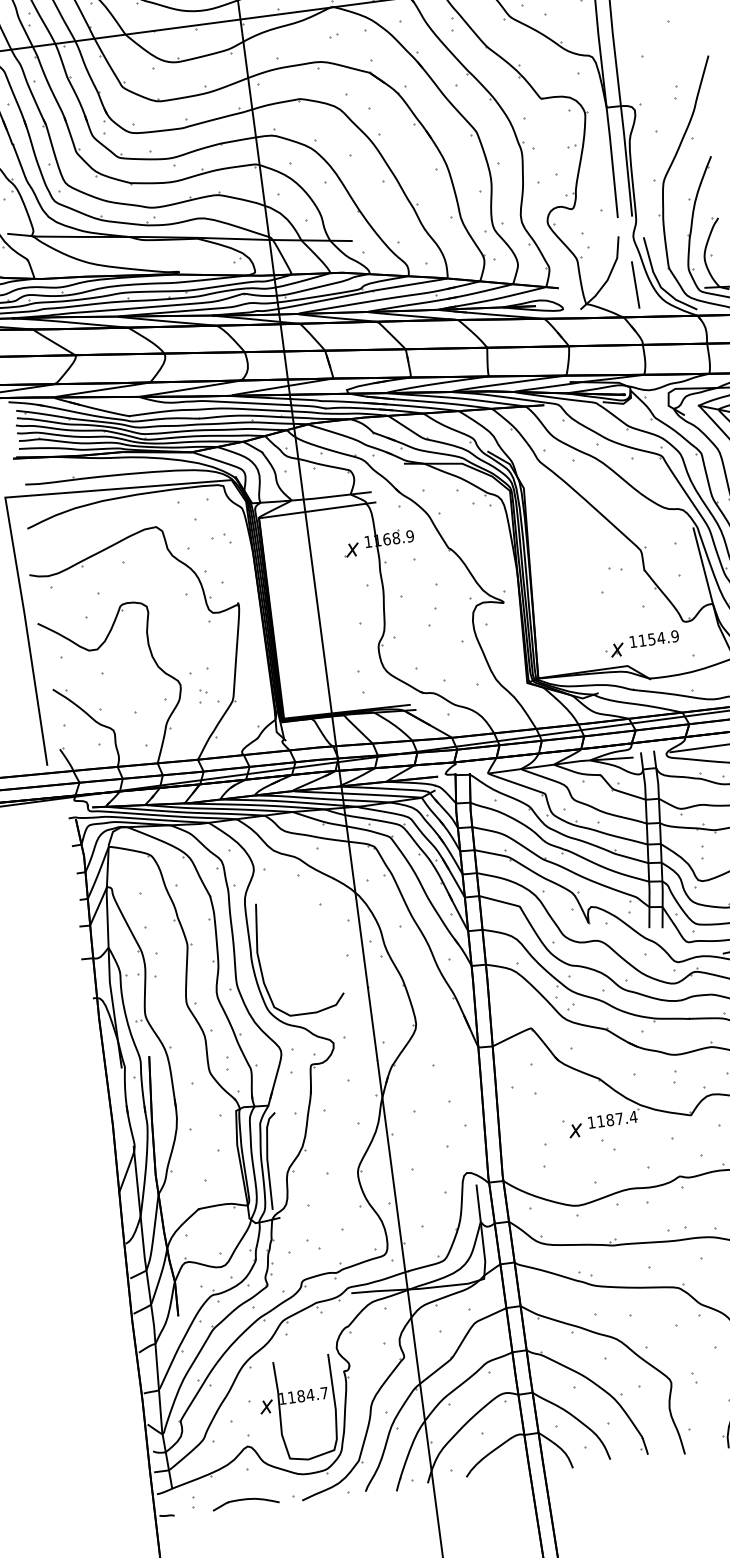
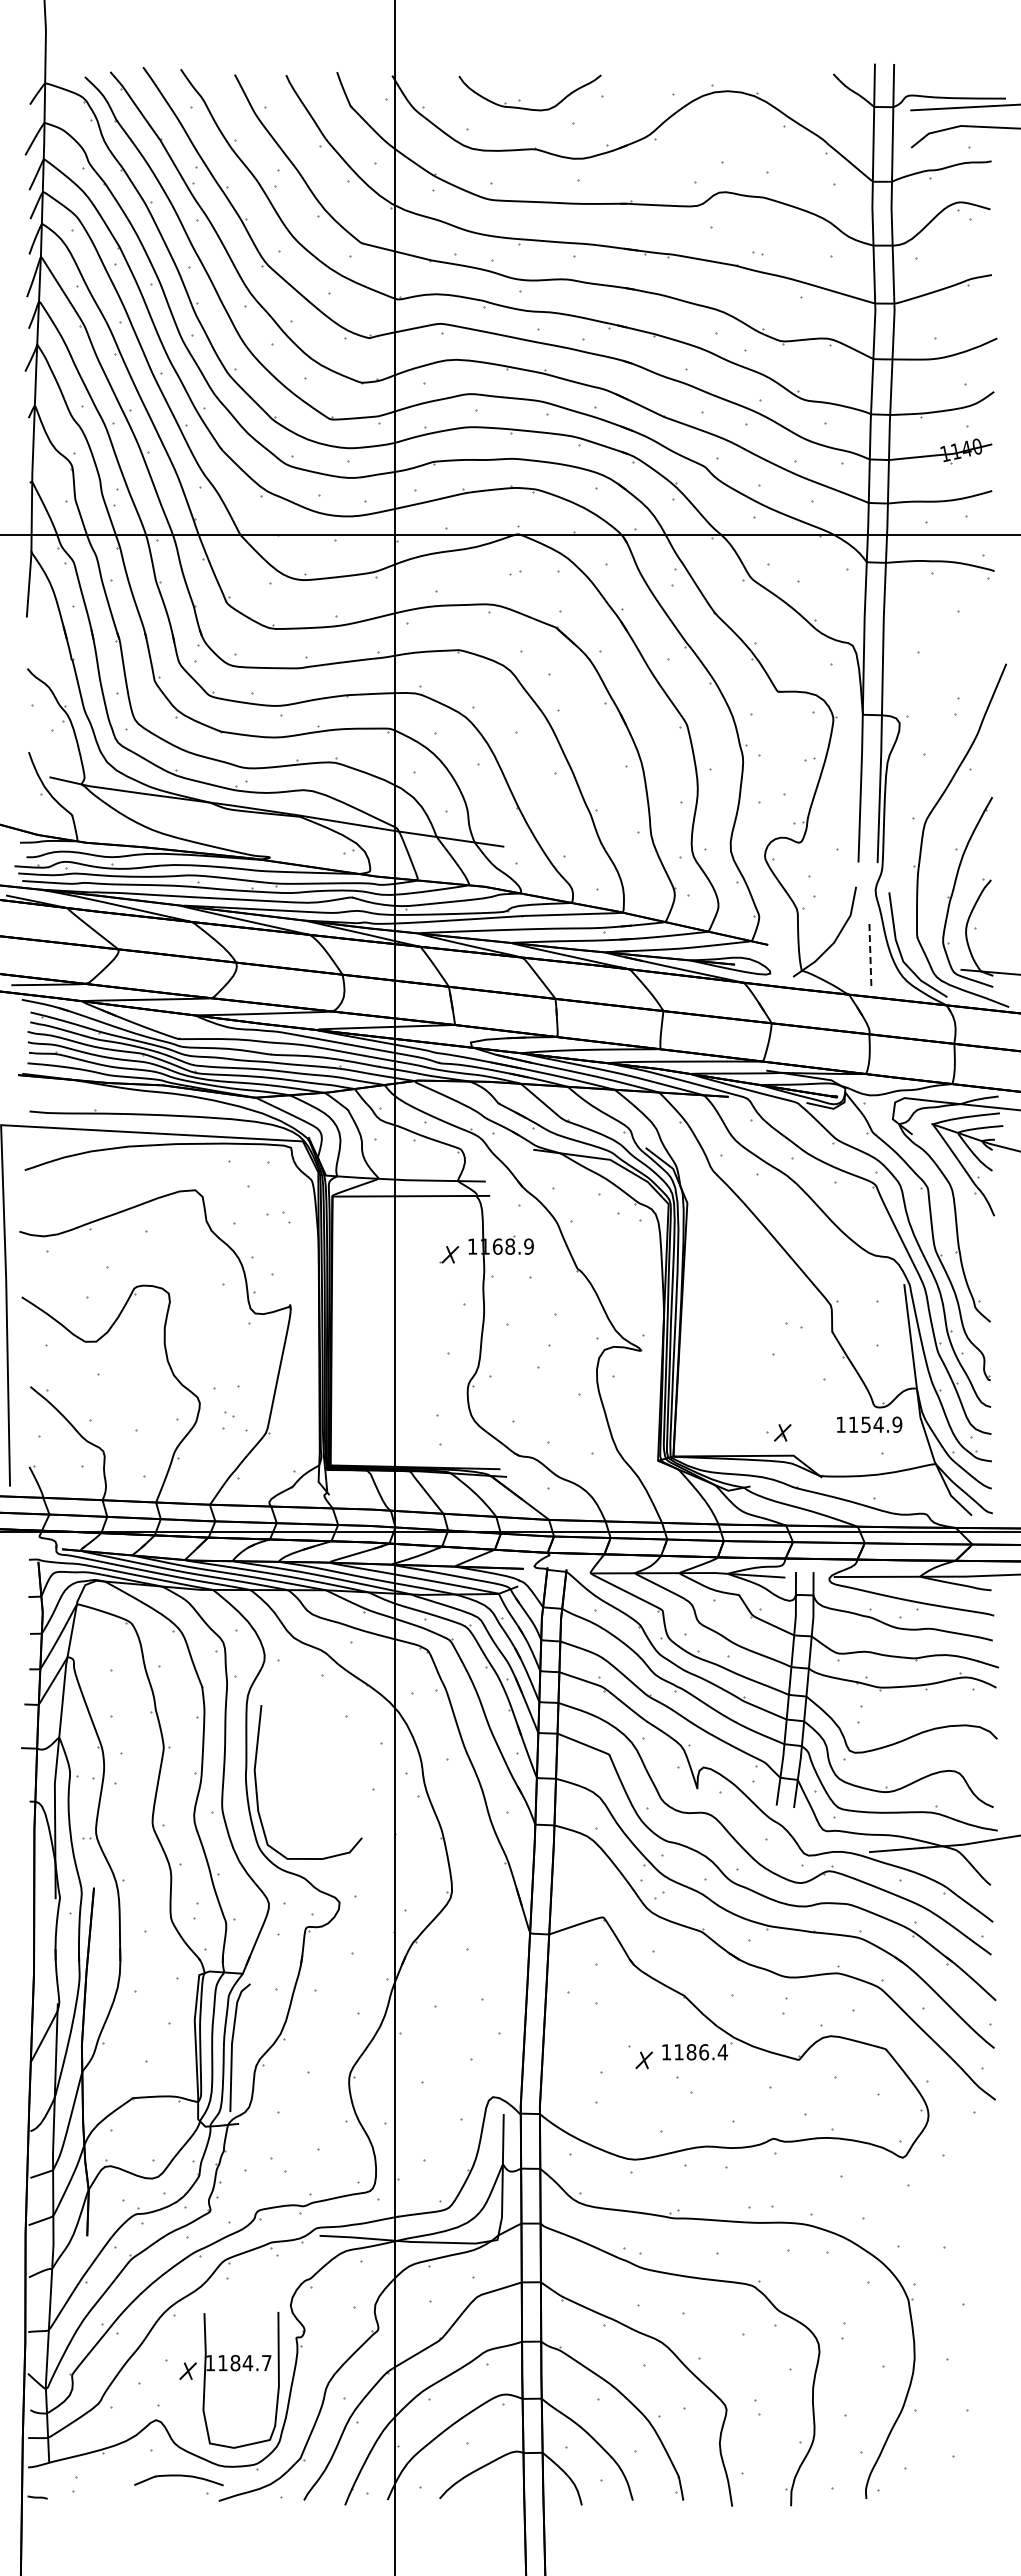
line: (635, 285) -> (870, 954), solid -> dashed
part: (654, 638) -> (869, 1424), moved
text: (619, 1119) -> (704, 2052), 1187.4 -> 1186.4
part: (245, 1503) -> (178, 2480), moved

